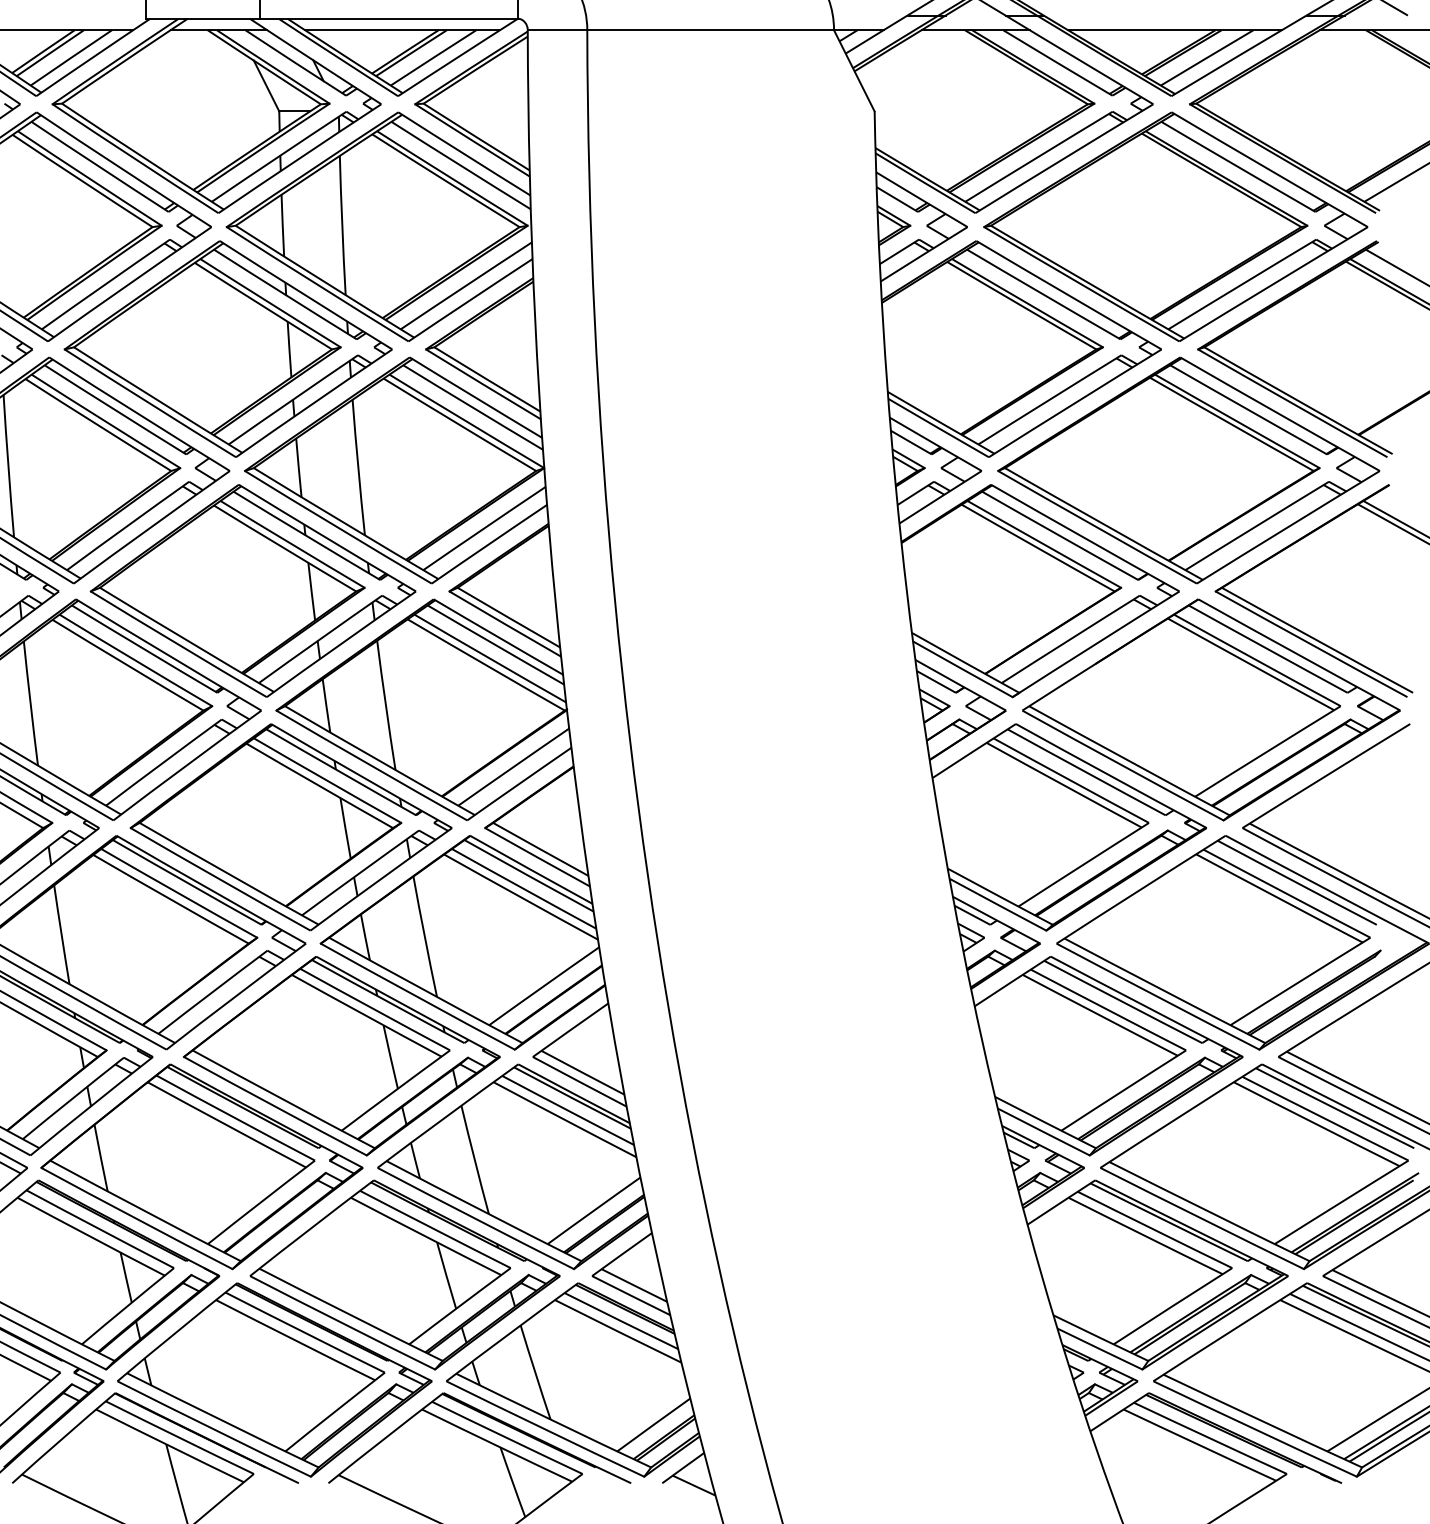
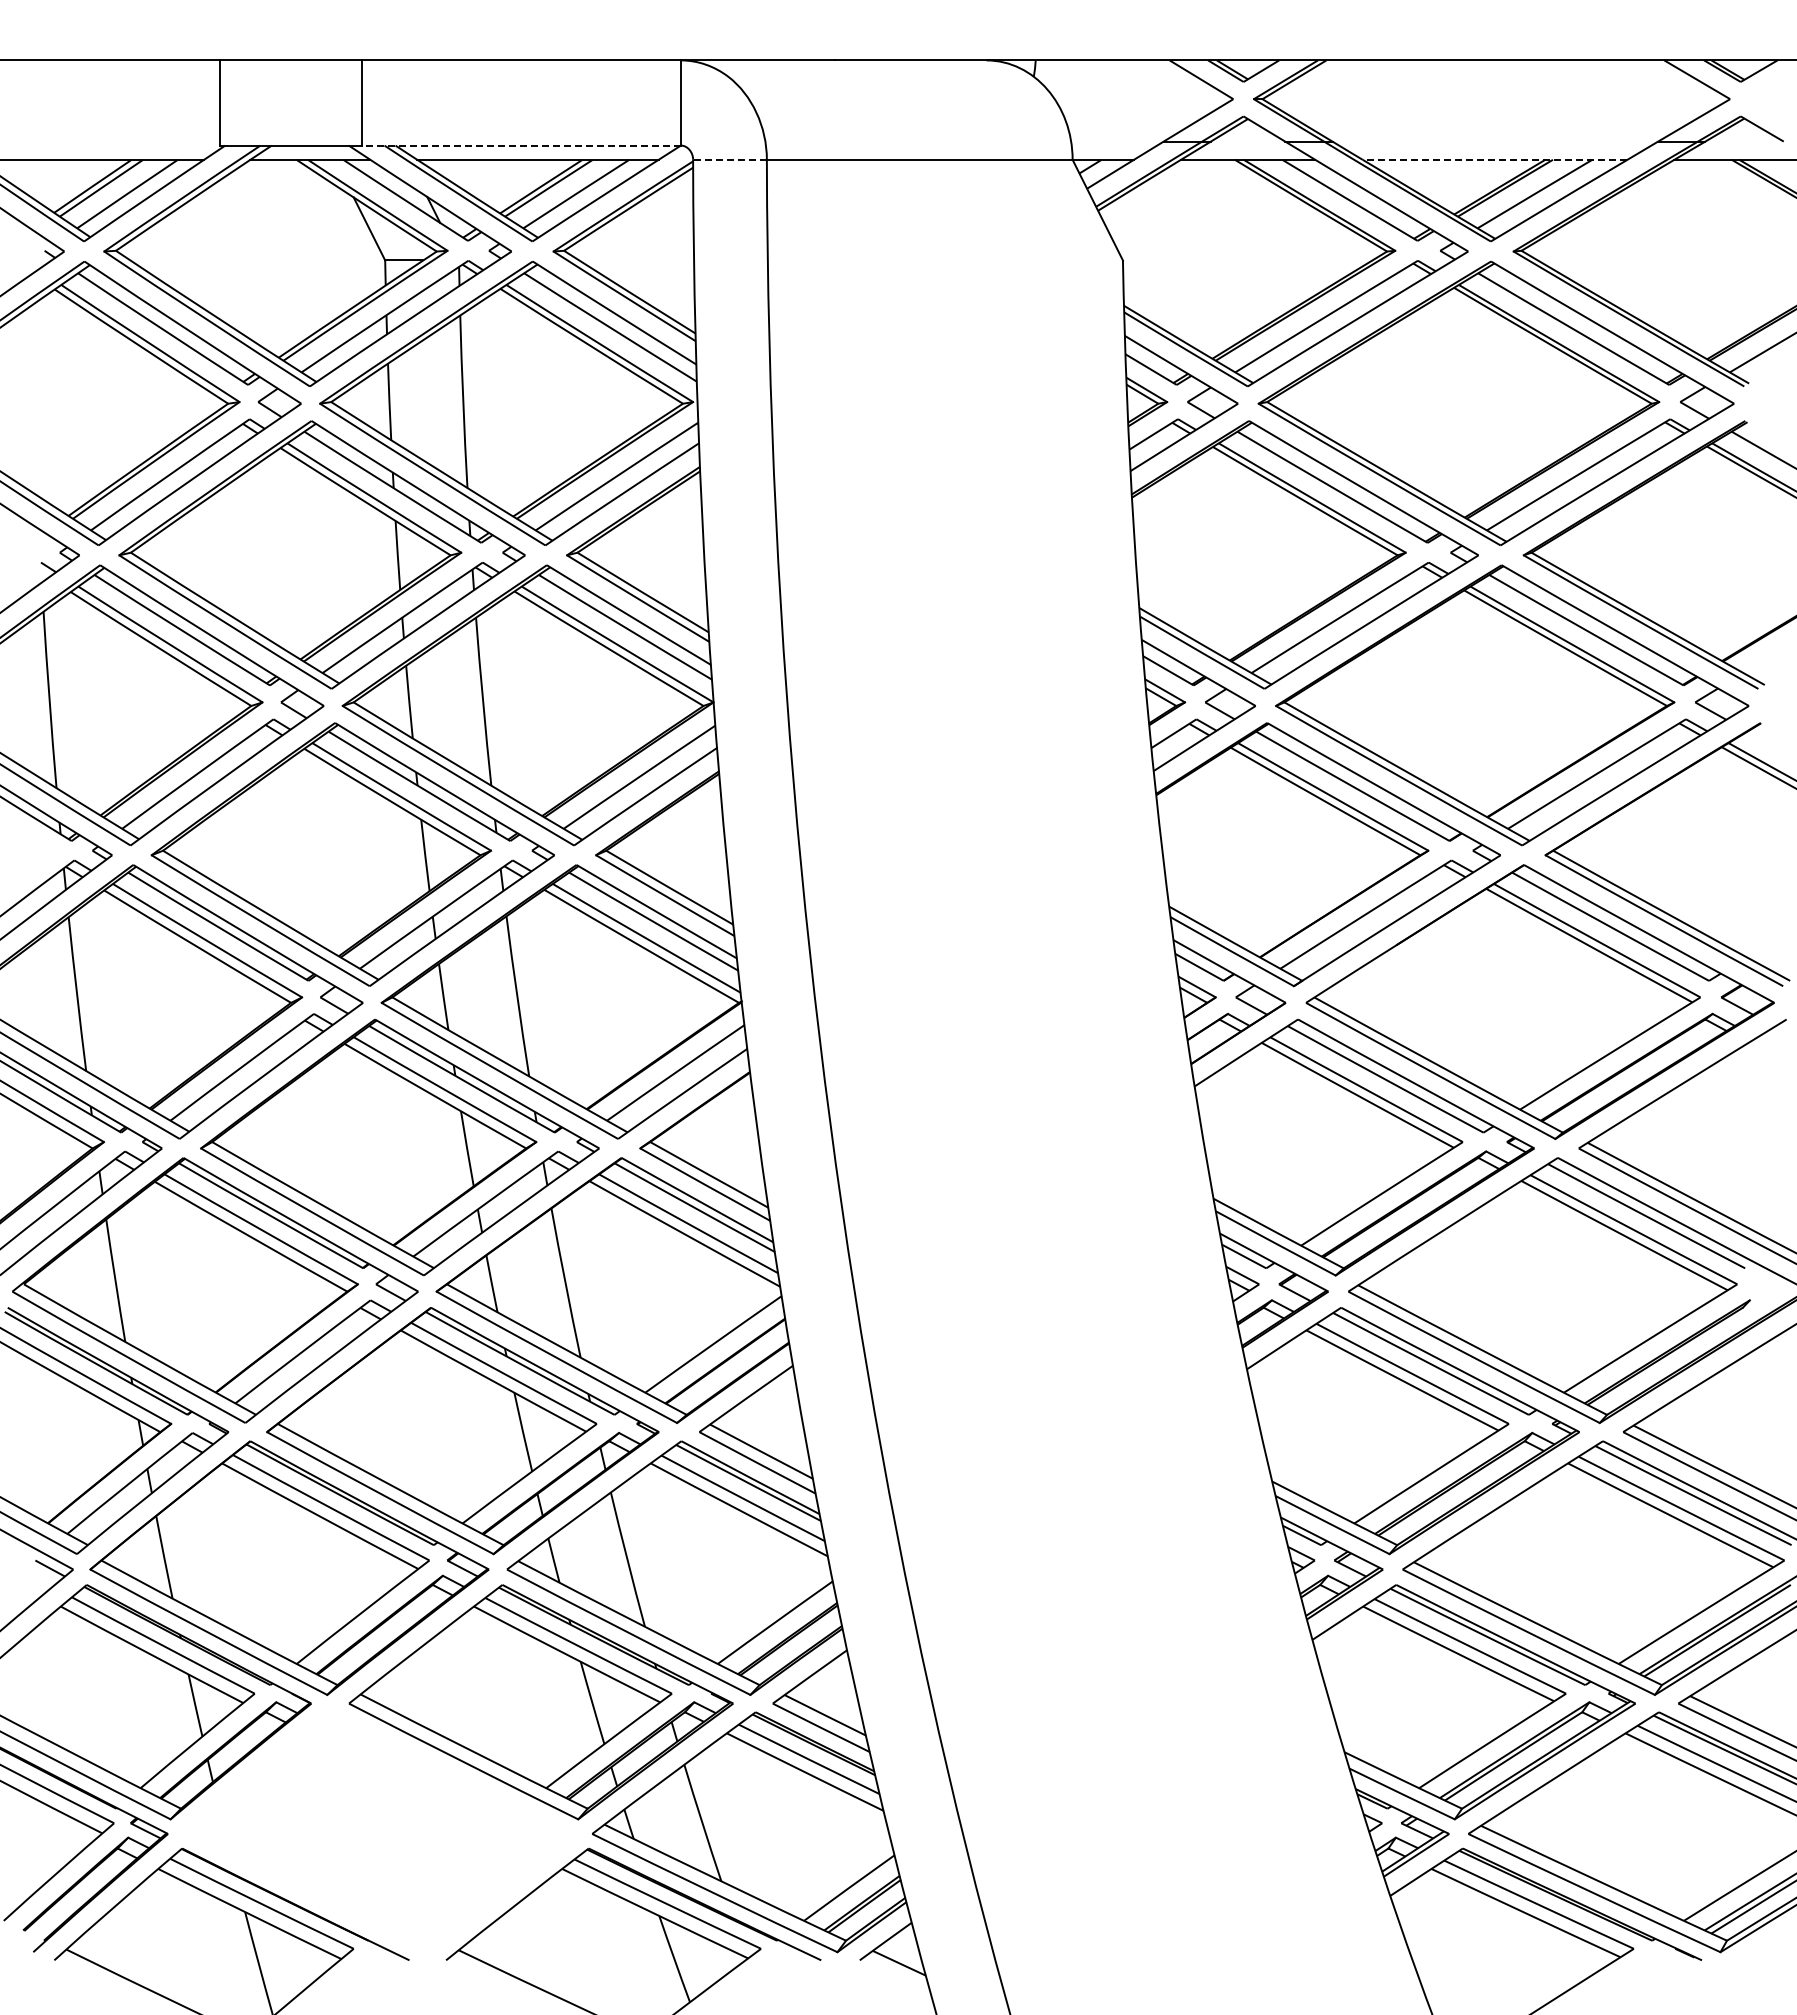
line: (389, 18) -> (521, 145), solid -> dashed
line: (557, 30) -> (730, 159), solid -> dashed
line: (1174, 30) -> (1494, 159), solid -> dashed
part: (274, 1380) -> (379, 1832), removed

